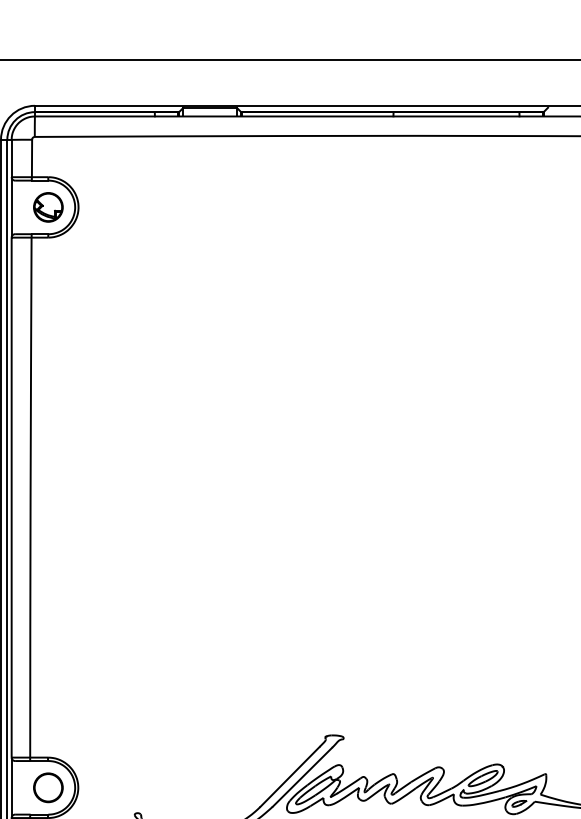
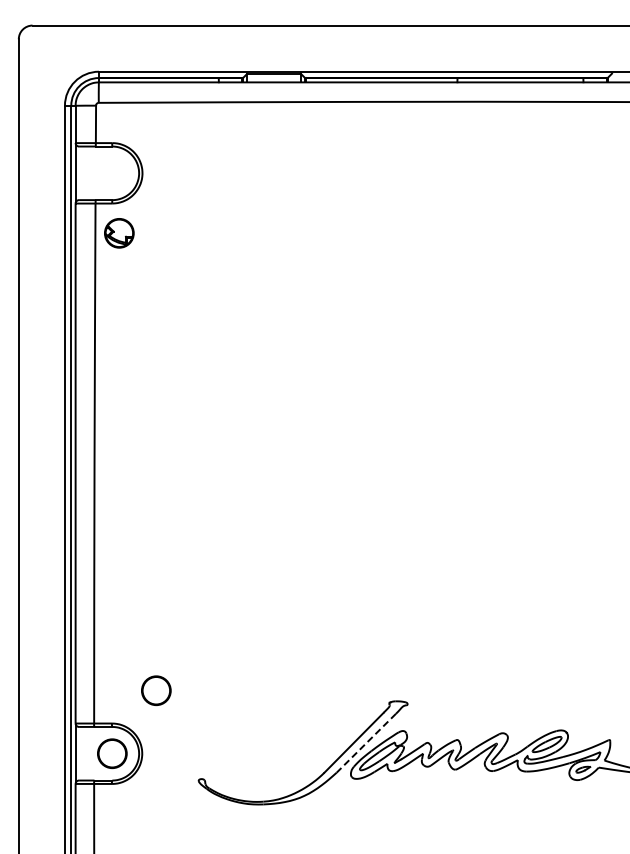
part: (48, 207) -> (119, 233), moved
circle: (92, 724) -> (156, 690), added
line: (302, 777) -> (366, 743), solid -> dashed

